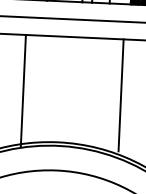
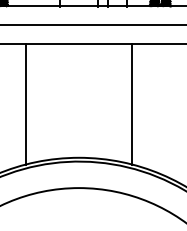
line: (23, 91) -> (26, 104), moved
line: (121, 95) -> (132, 104), moved

